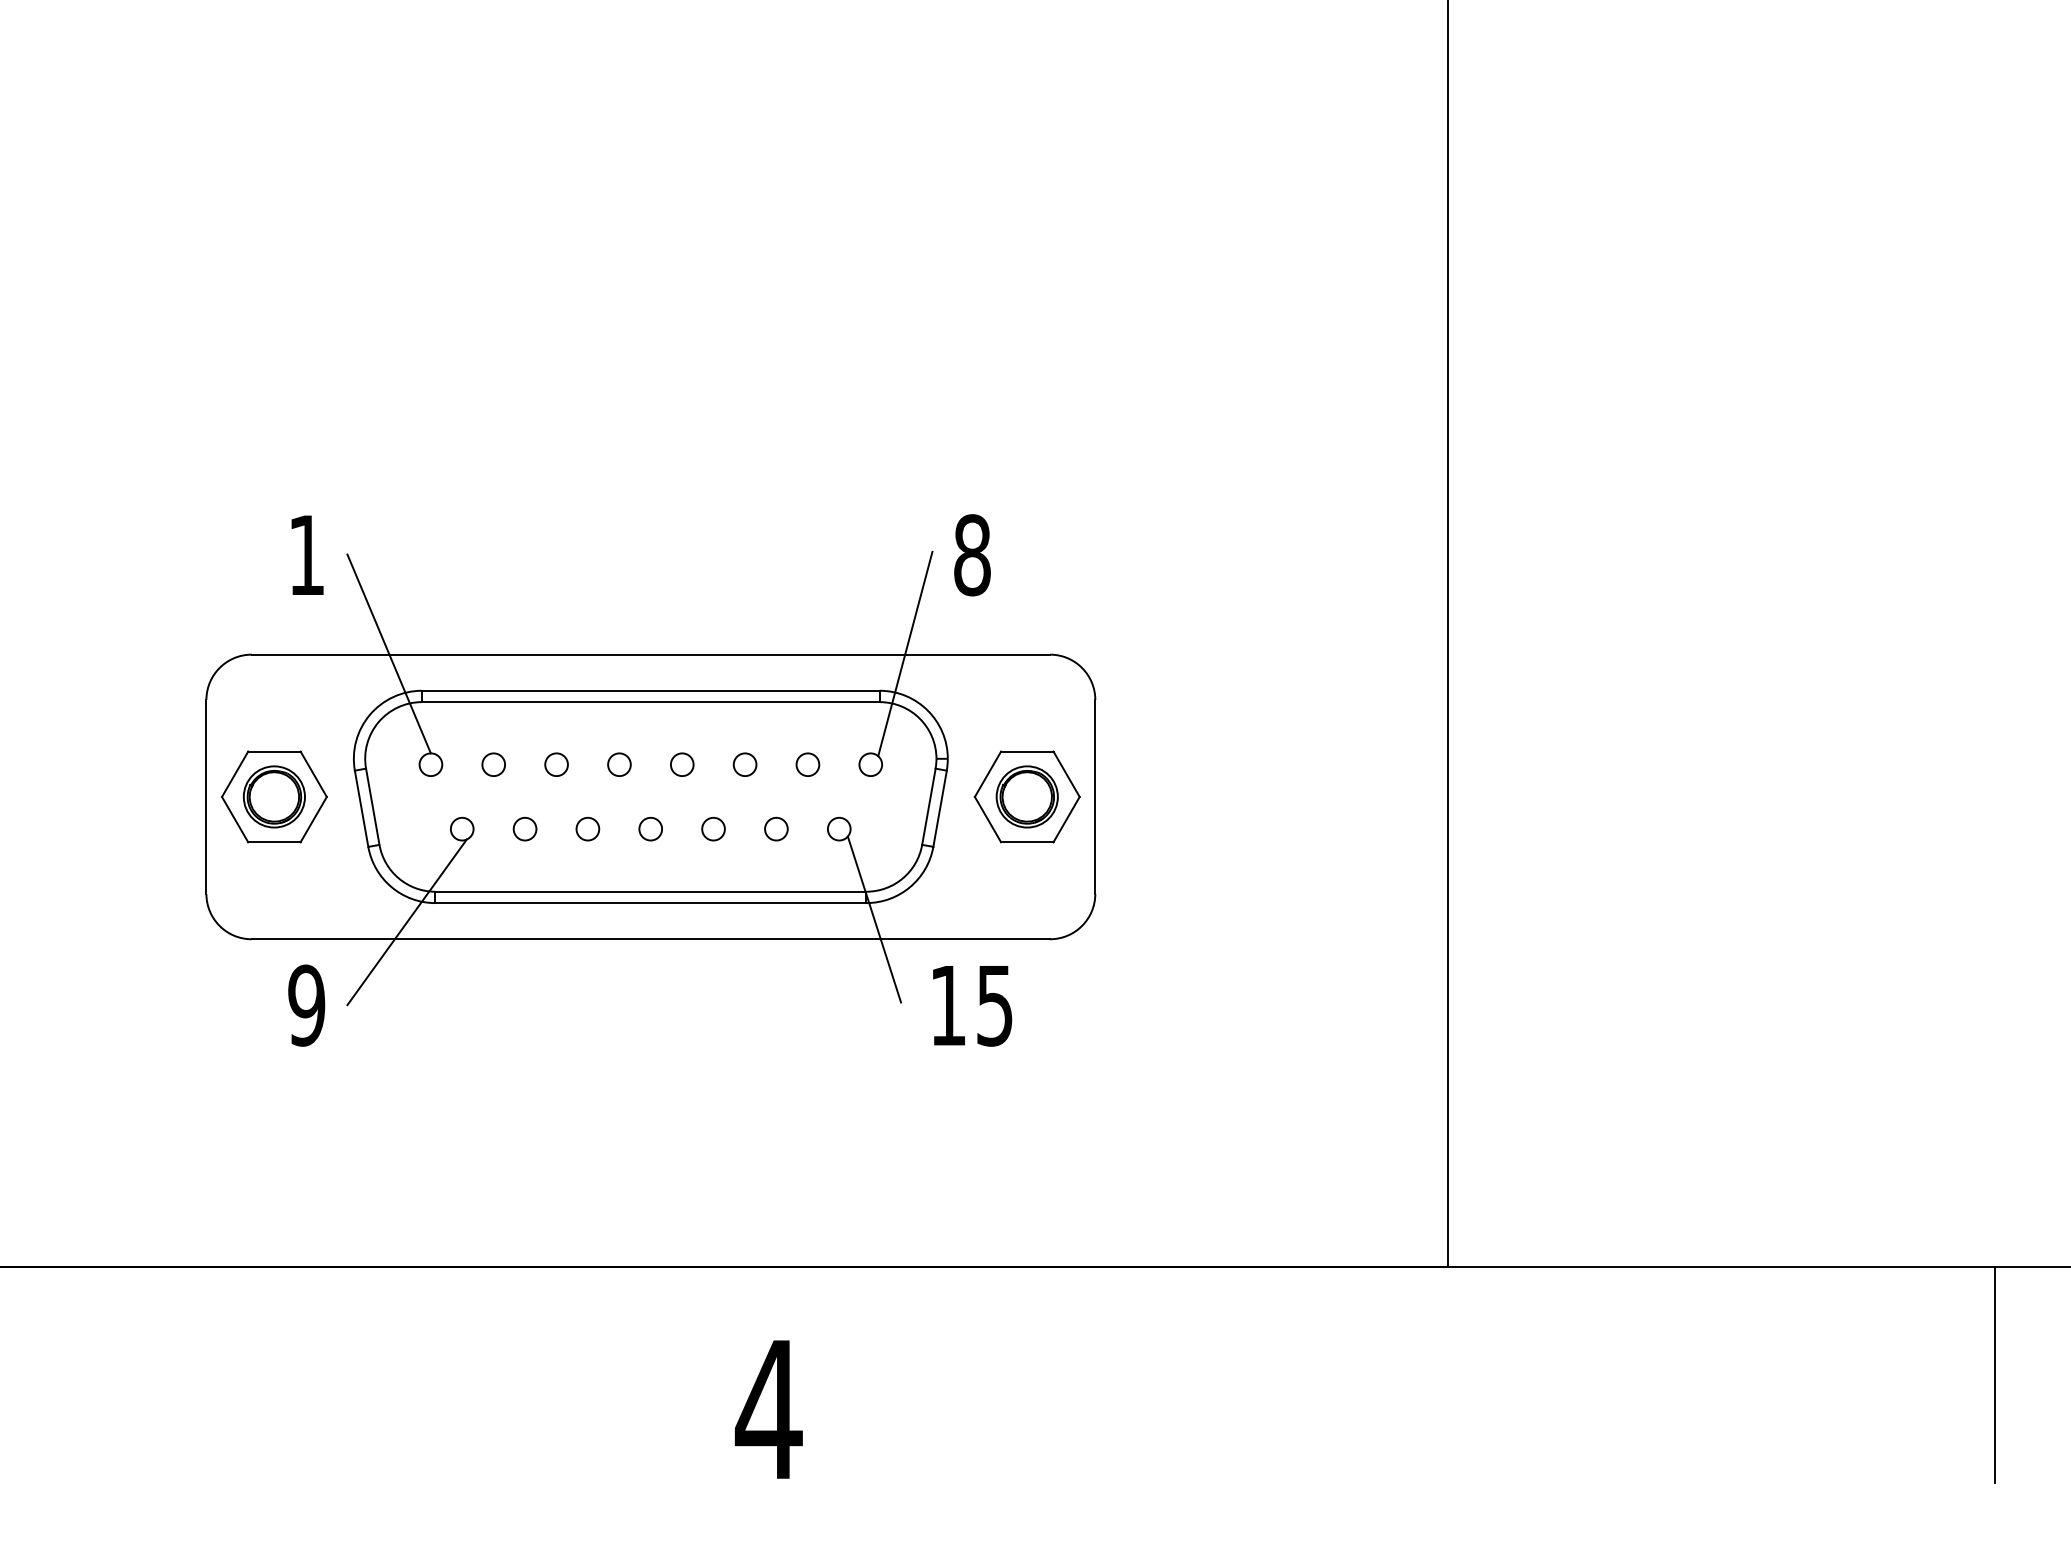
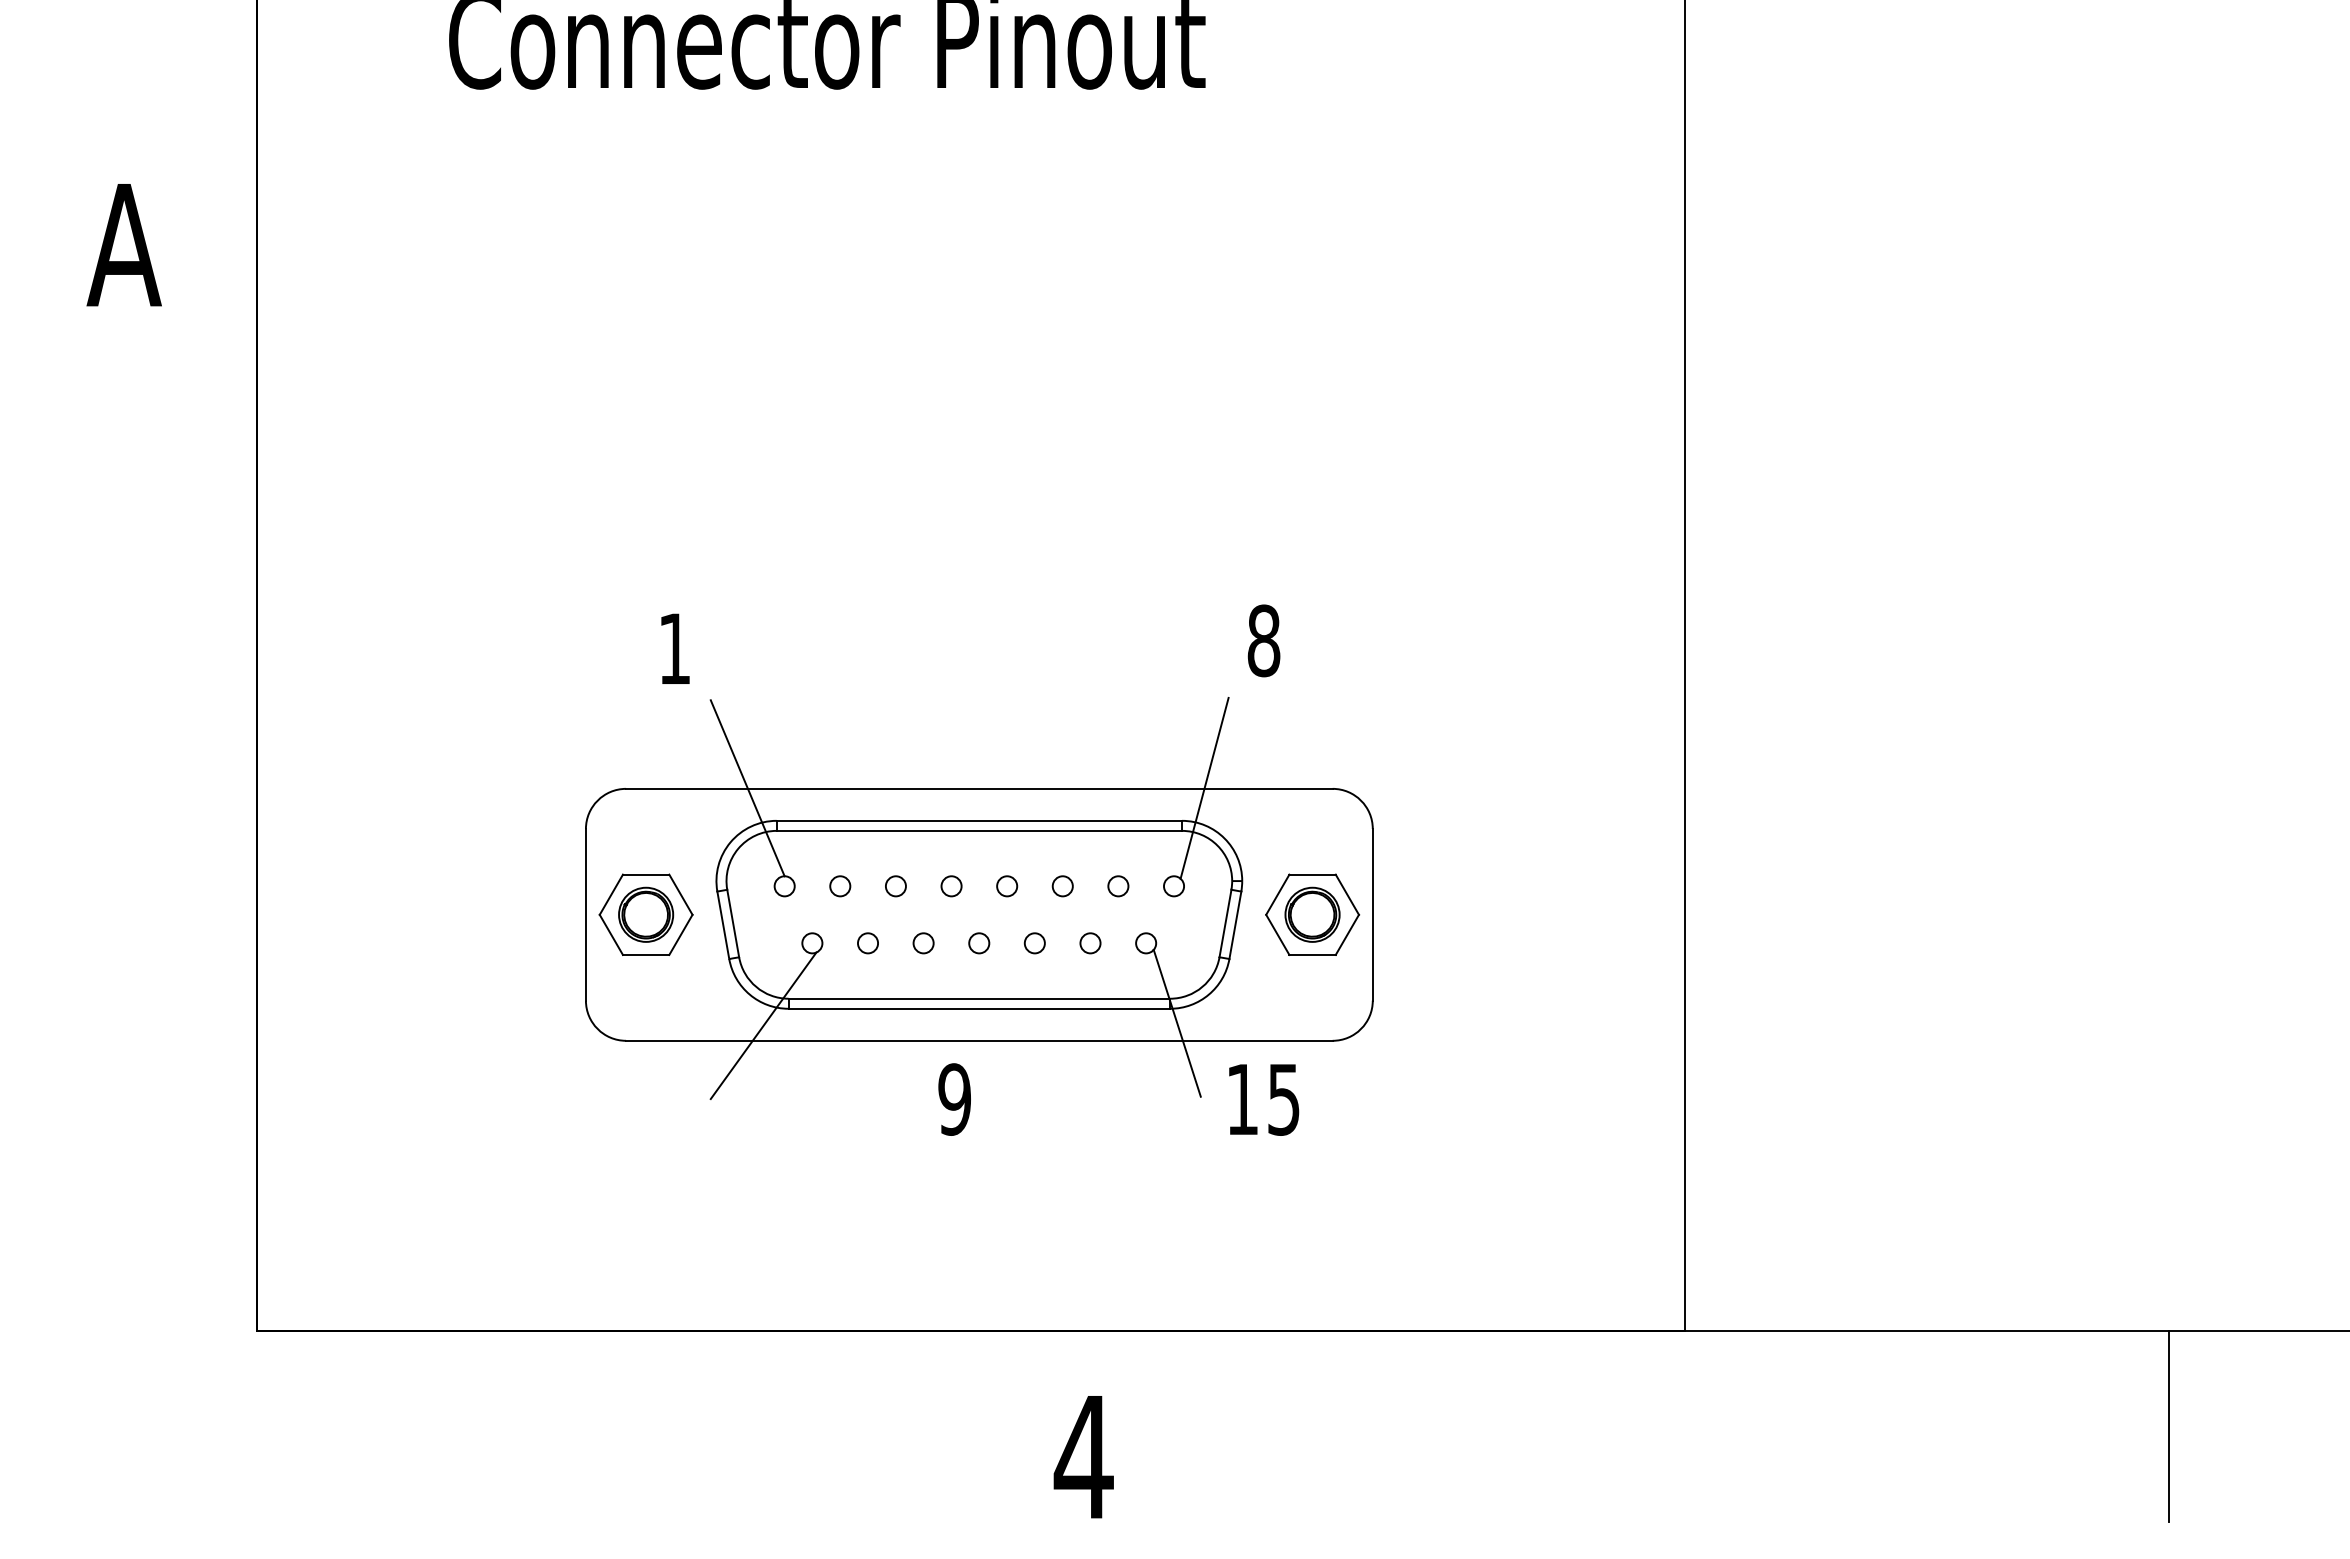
text: (307, 554) -> (675, 648), moved
text: (971, 554) -> (1263, 640), moved
text: (306, 1005) -> (954, 1099), moved

